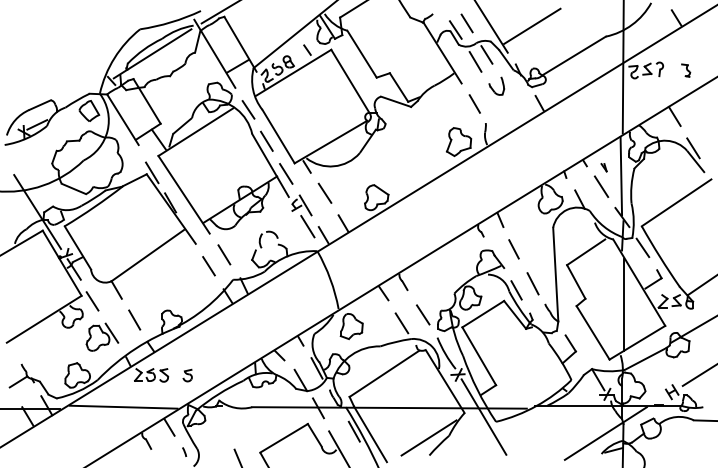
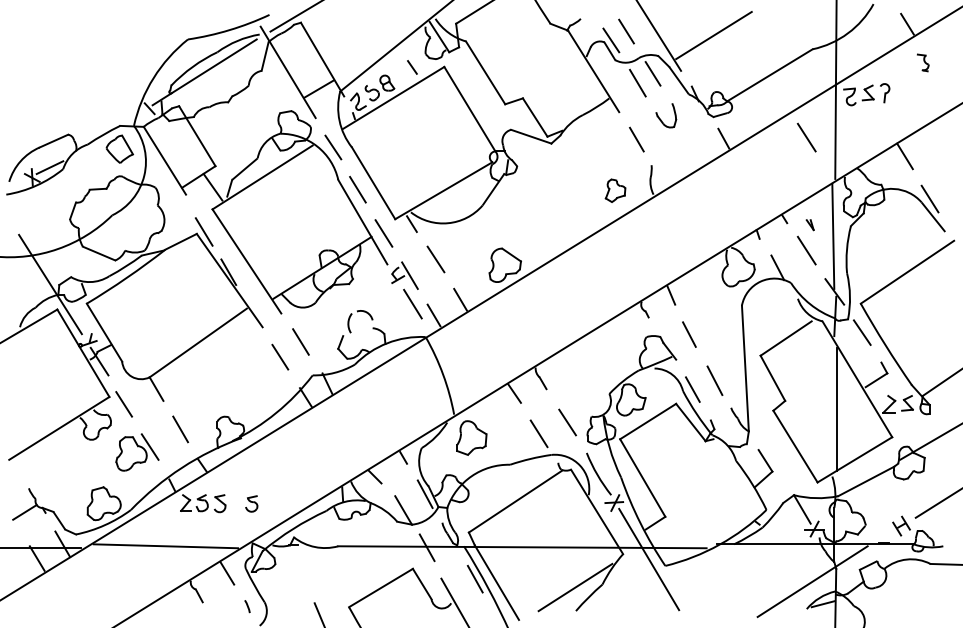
part: (686, 70) -> (923, 62), moved
line: (601, 102) -> (806, 137), added
part: (458, 141) -> (615, 190), size x0.6

